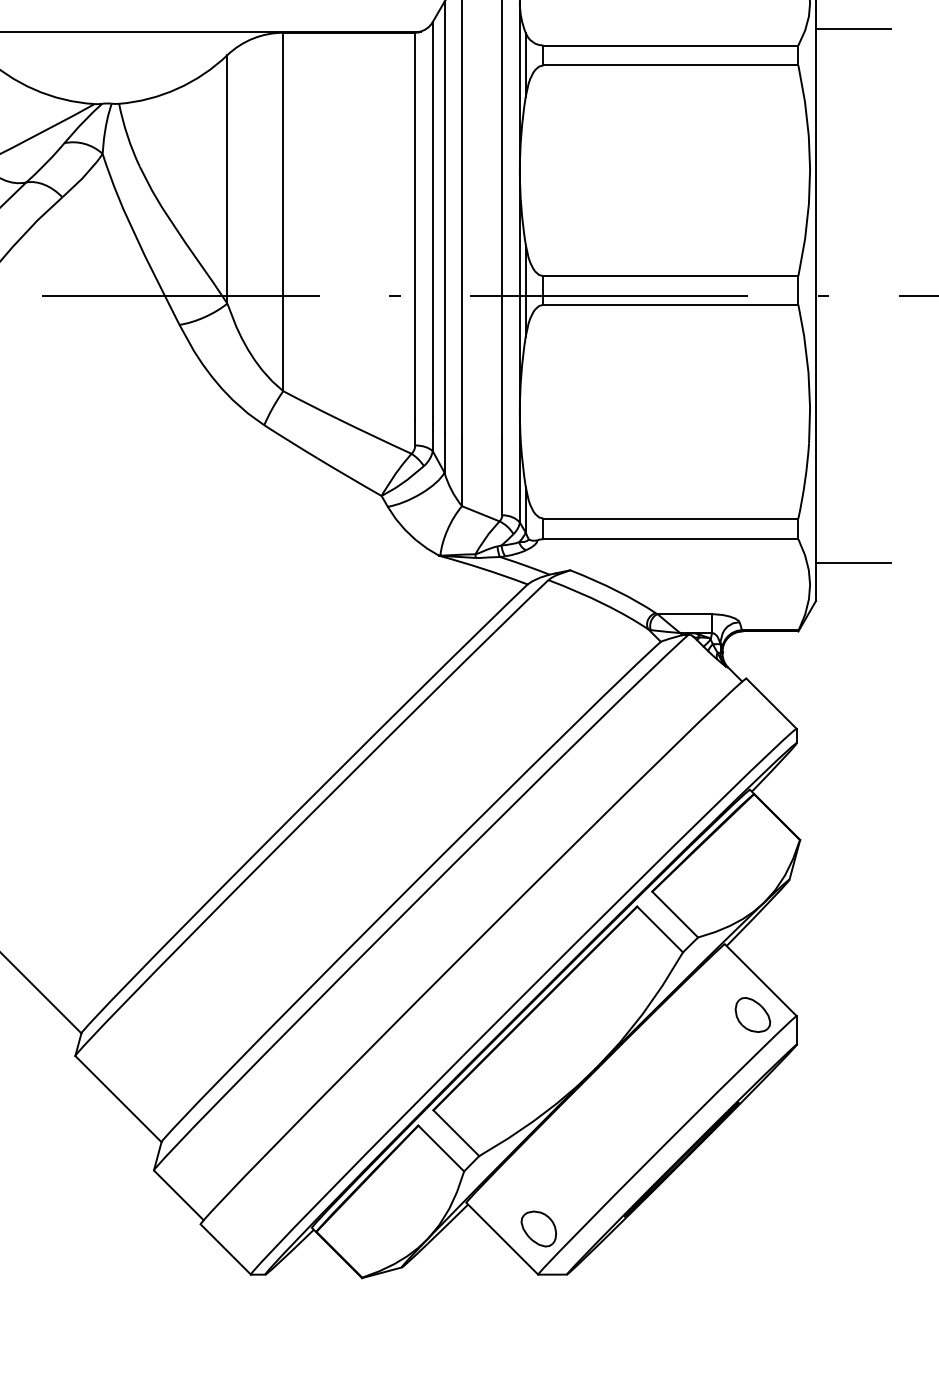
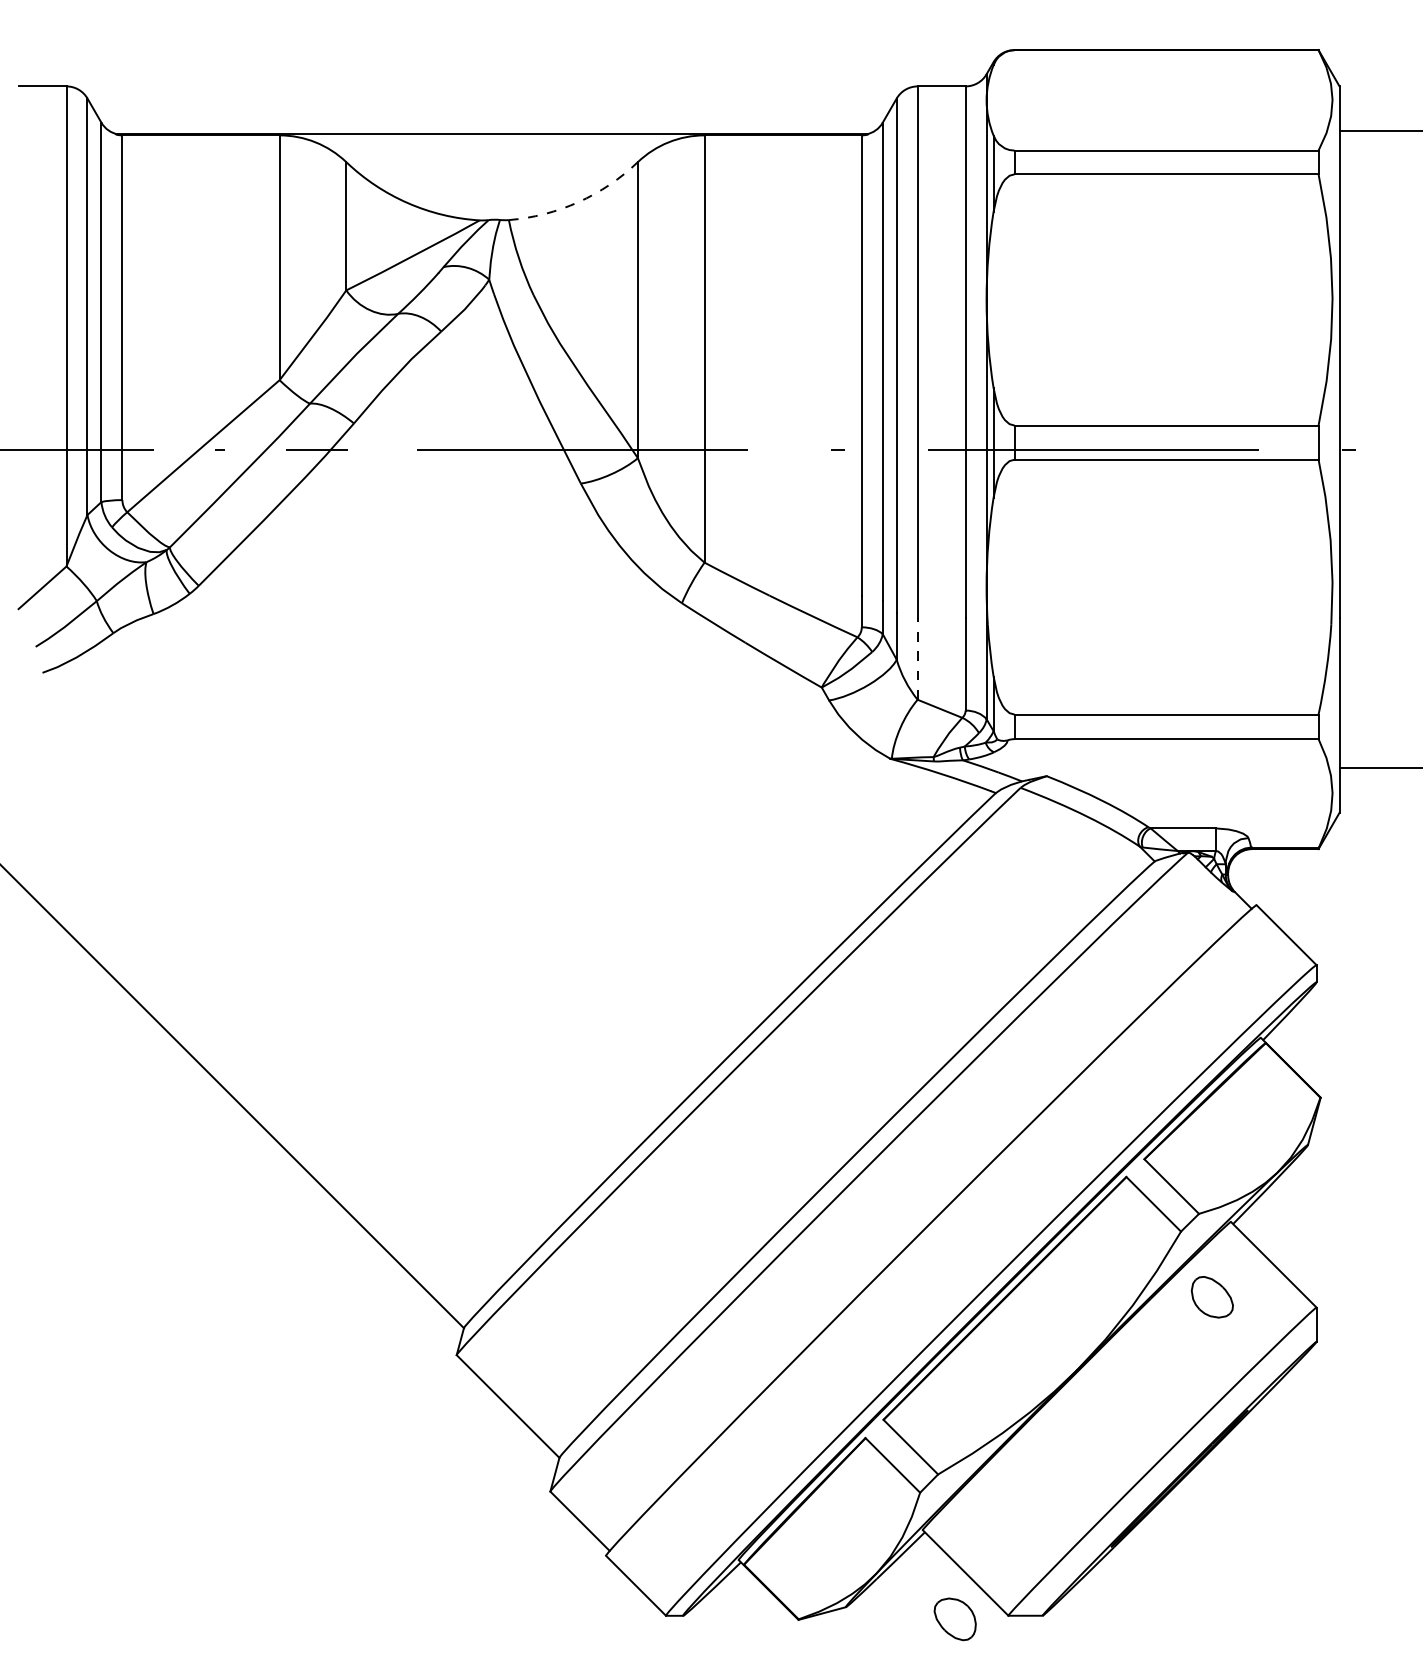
arc: (177, 89) -> (578, 202), solid -> dashed
line: (461, 471) -> (917, 658), solid -> dashed
part: (752, 1015) -> (1211, 1297), moved
part: (538, 1229) -> (954, 1619), moved

